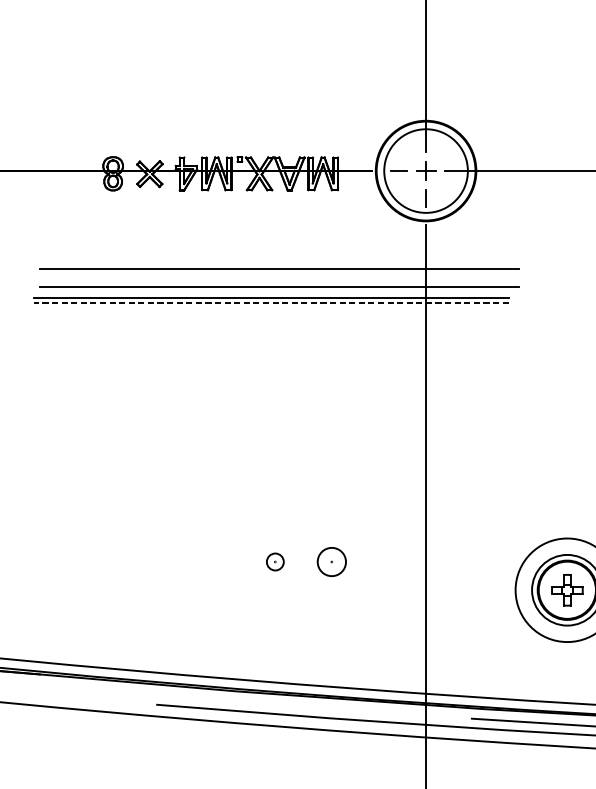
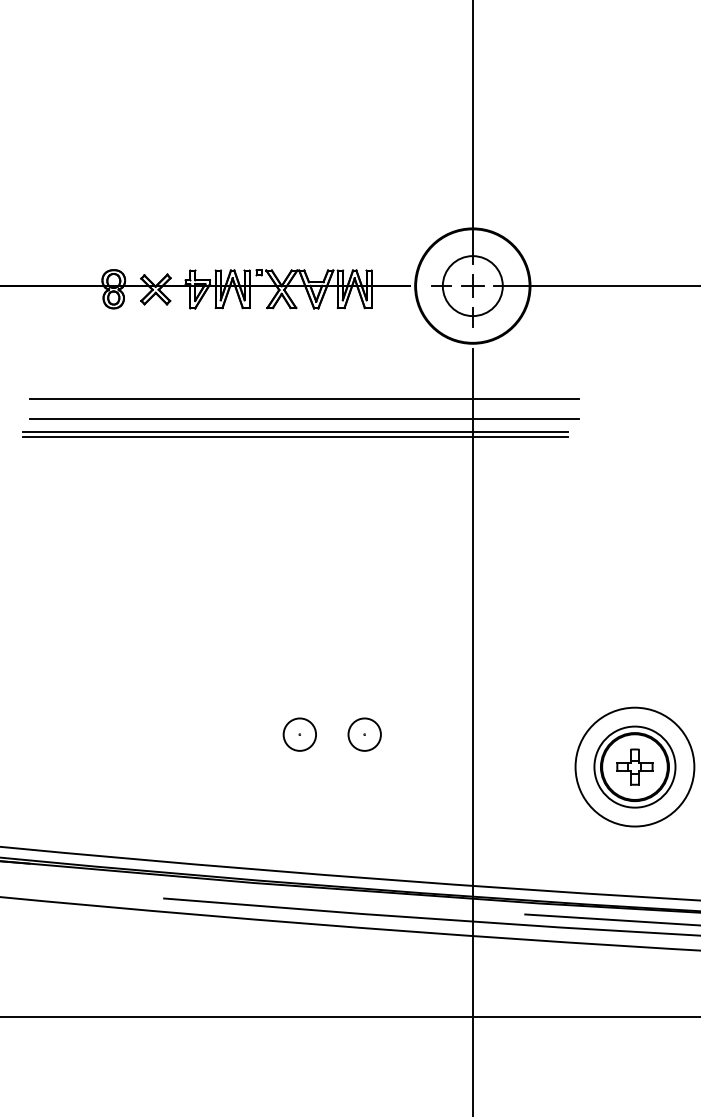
circle: (425, 171) -> (472, 286), size x0.62
line: (271, 302) -> (295, 436), dashed -> solid
circle: (275, 561) -> (299, 734), size x1.67

